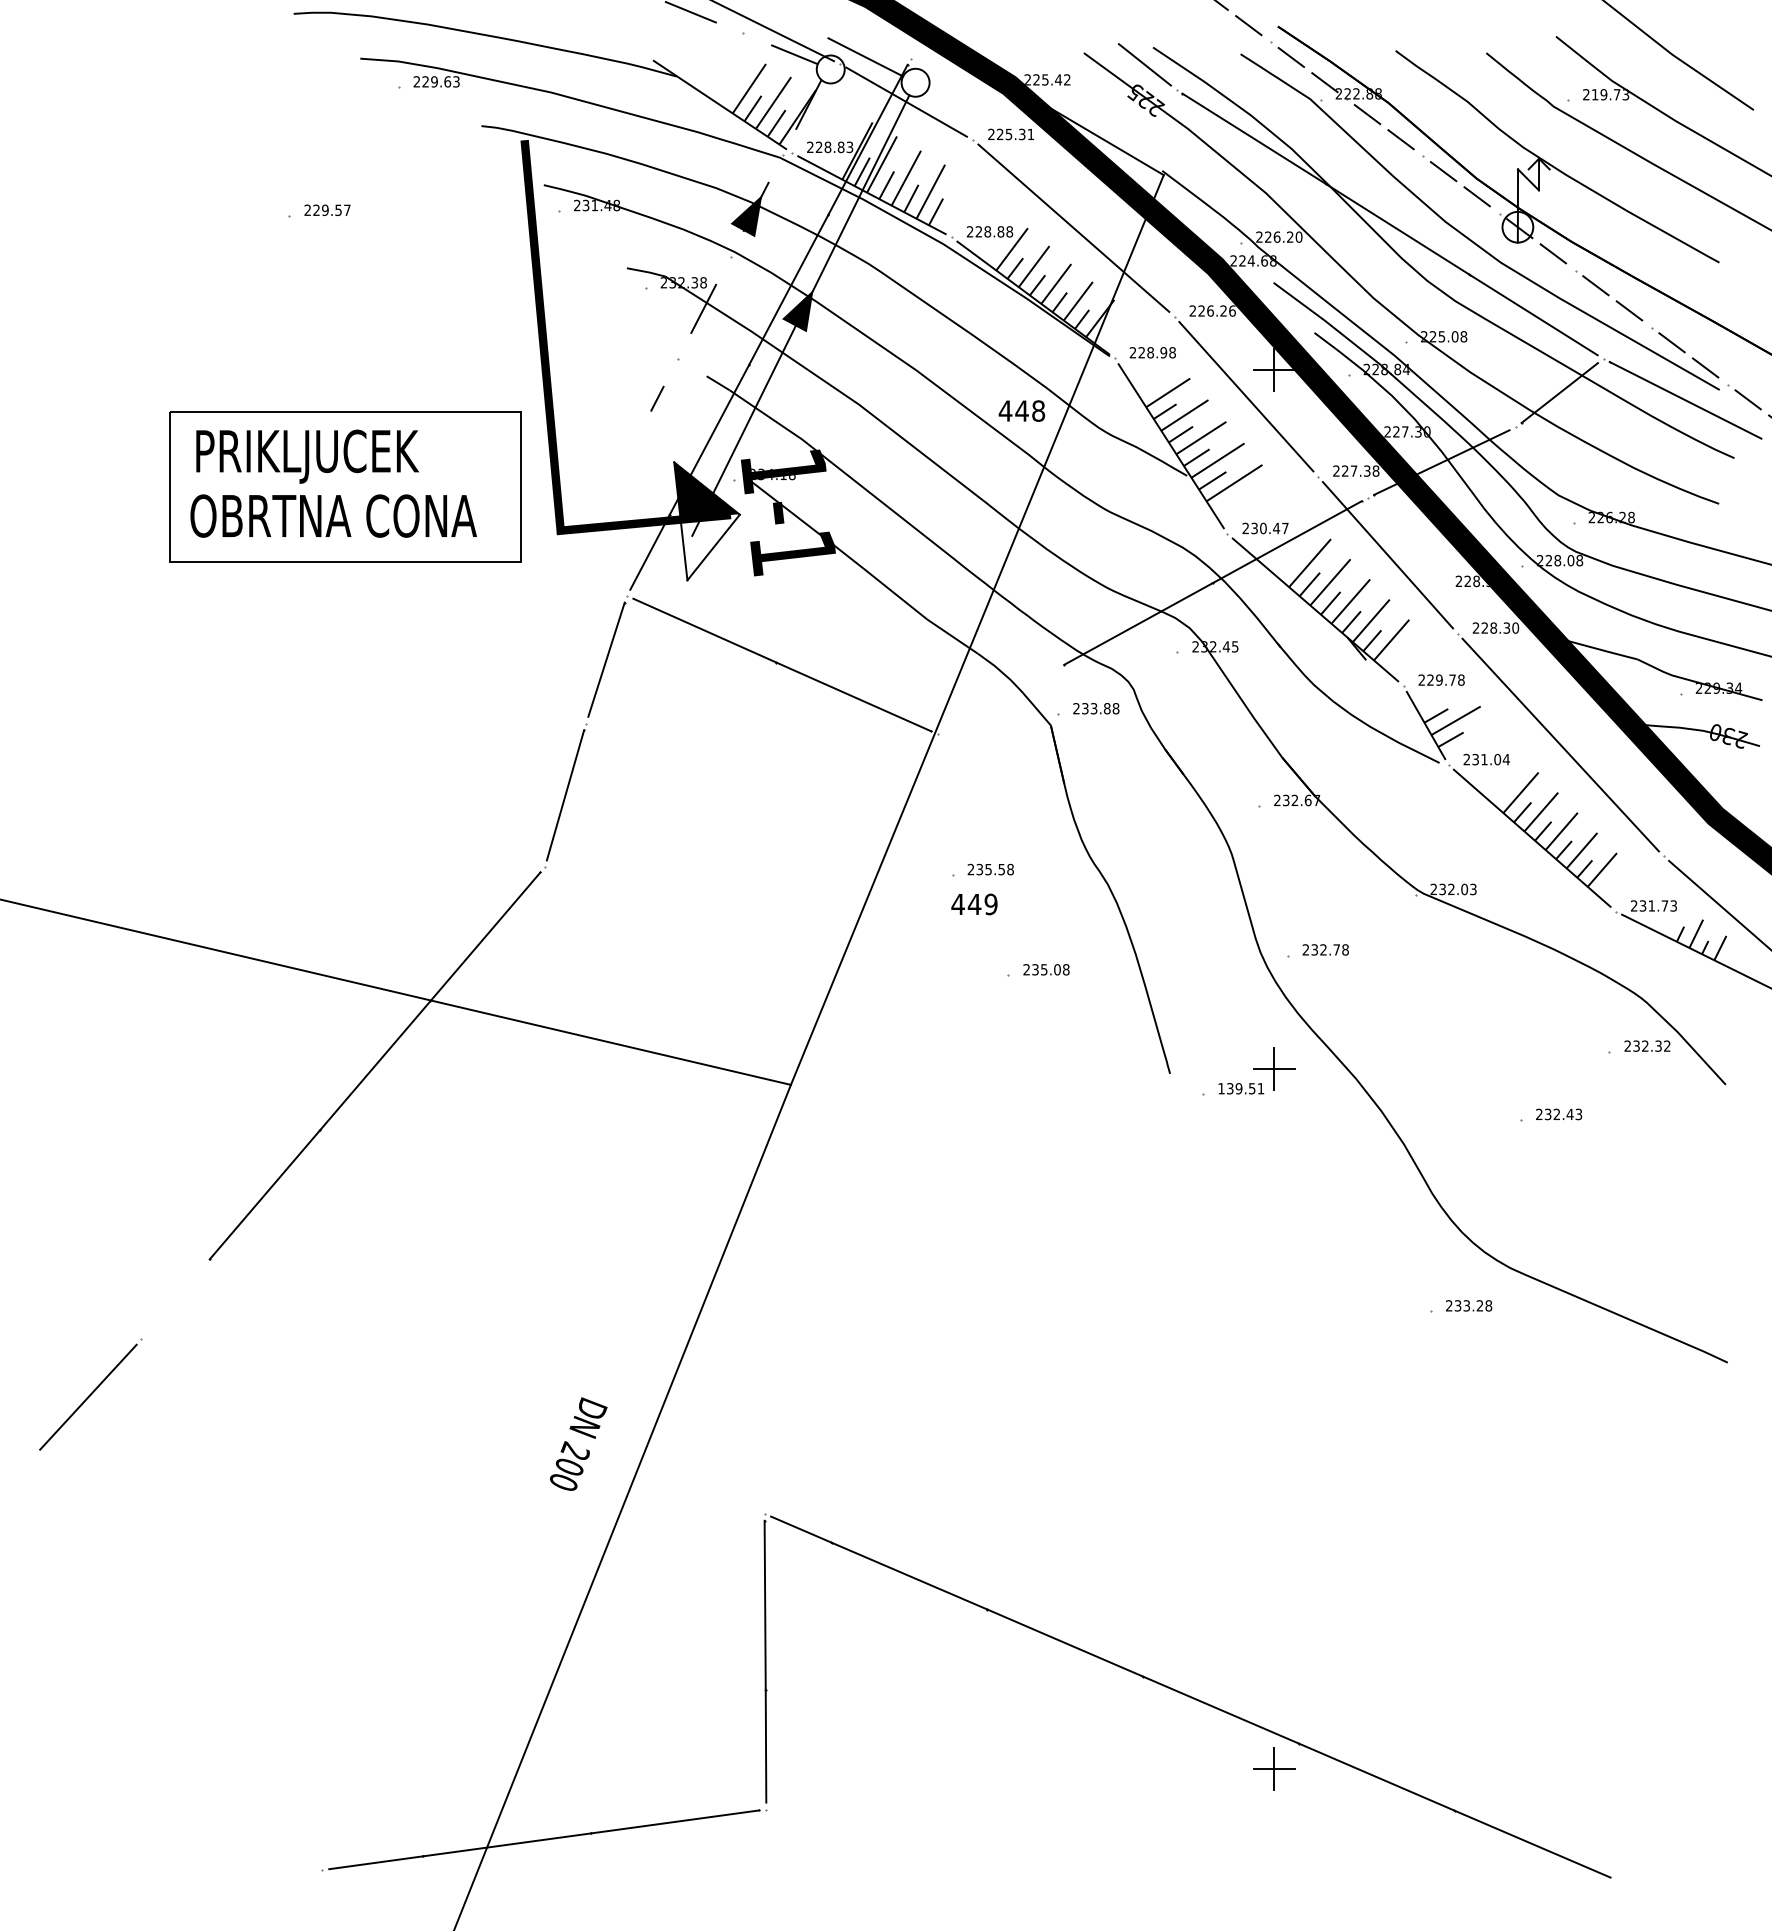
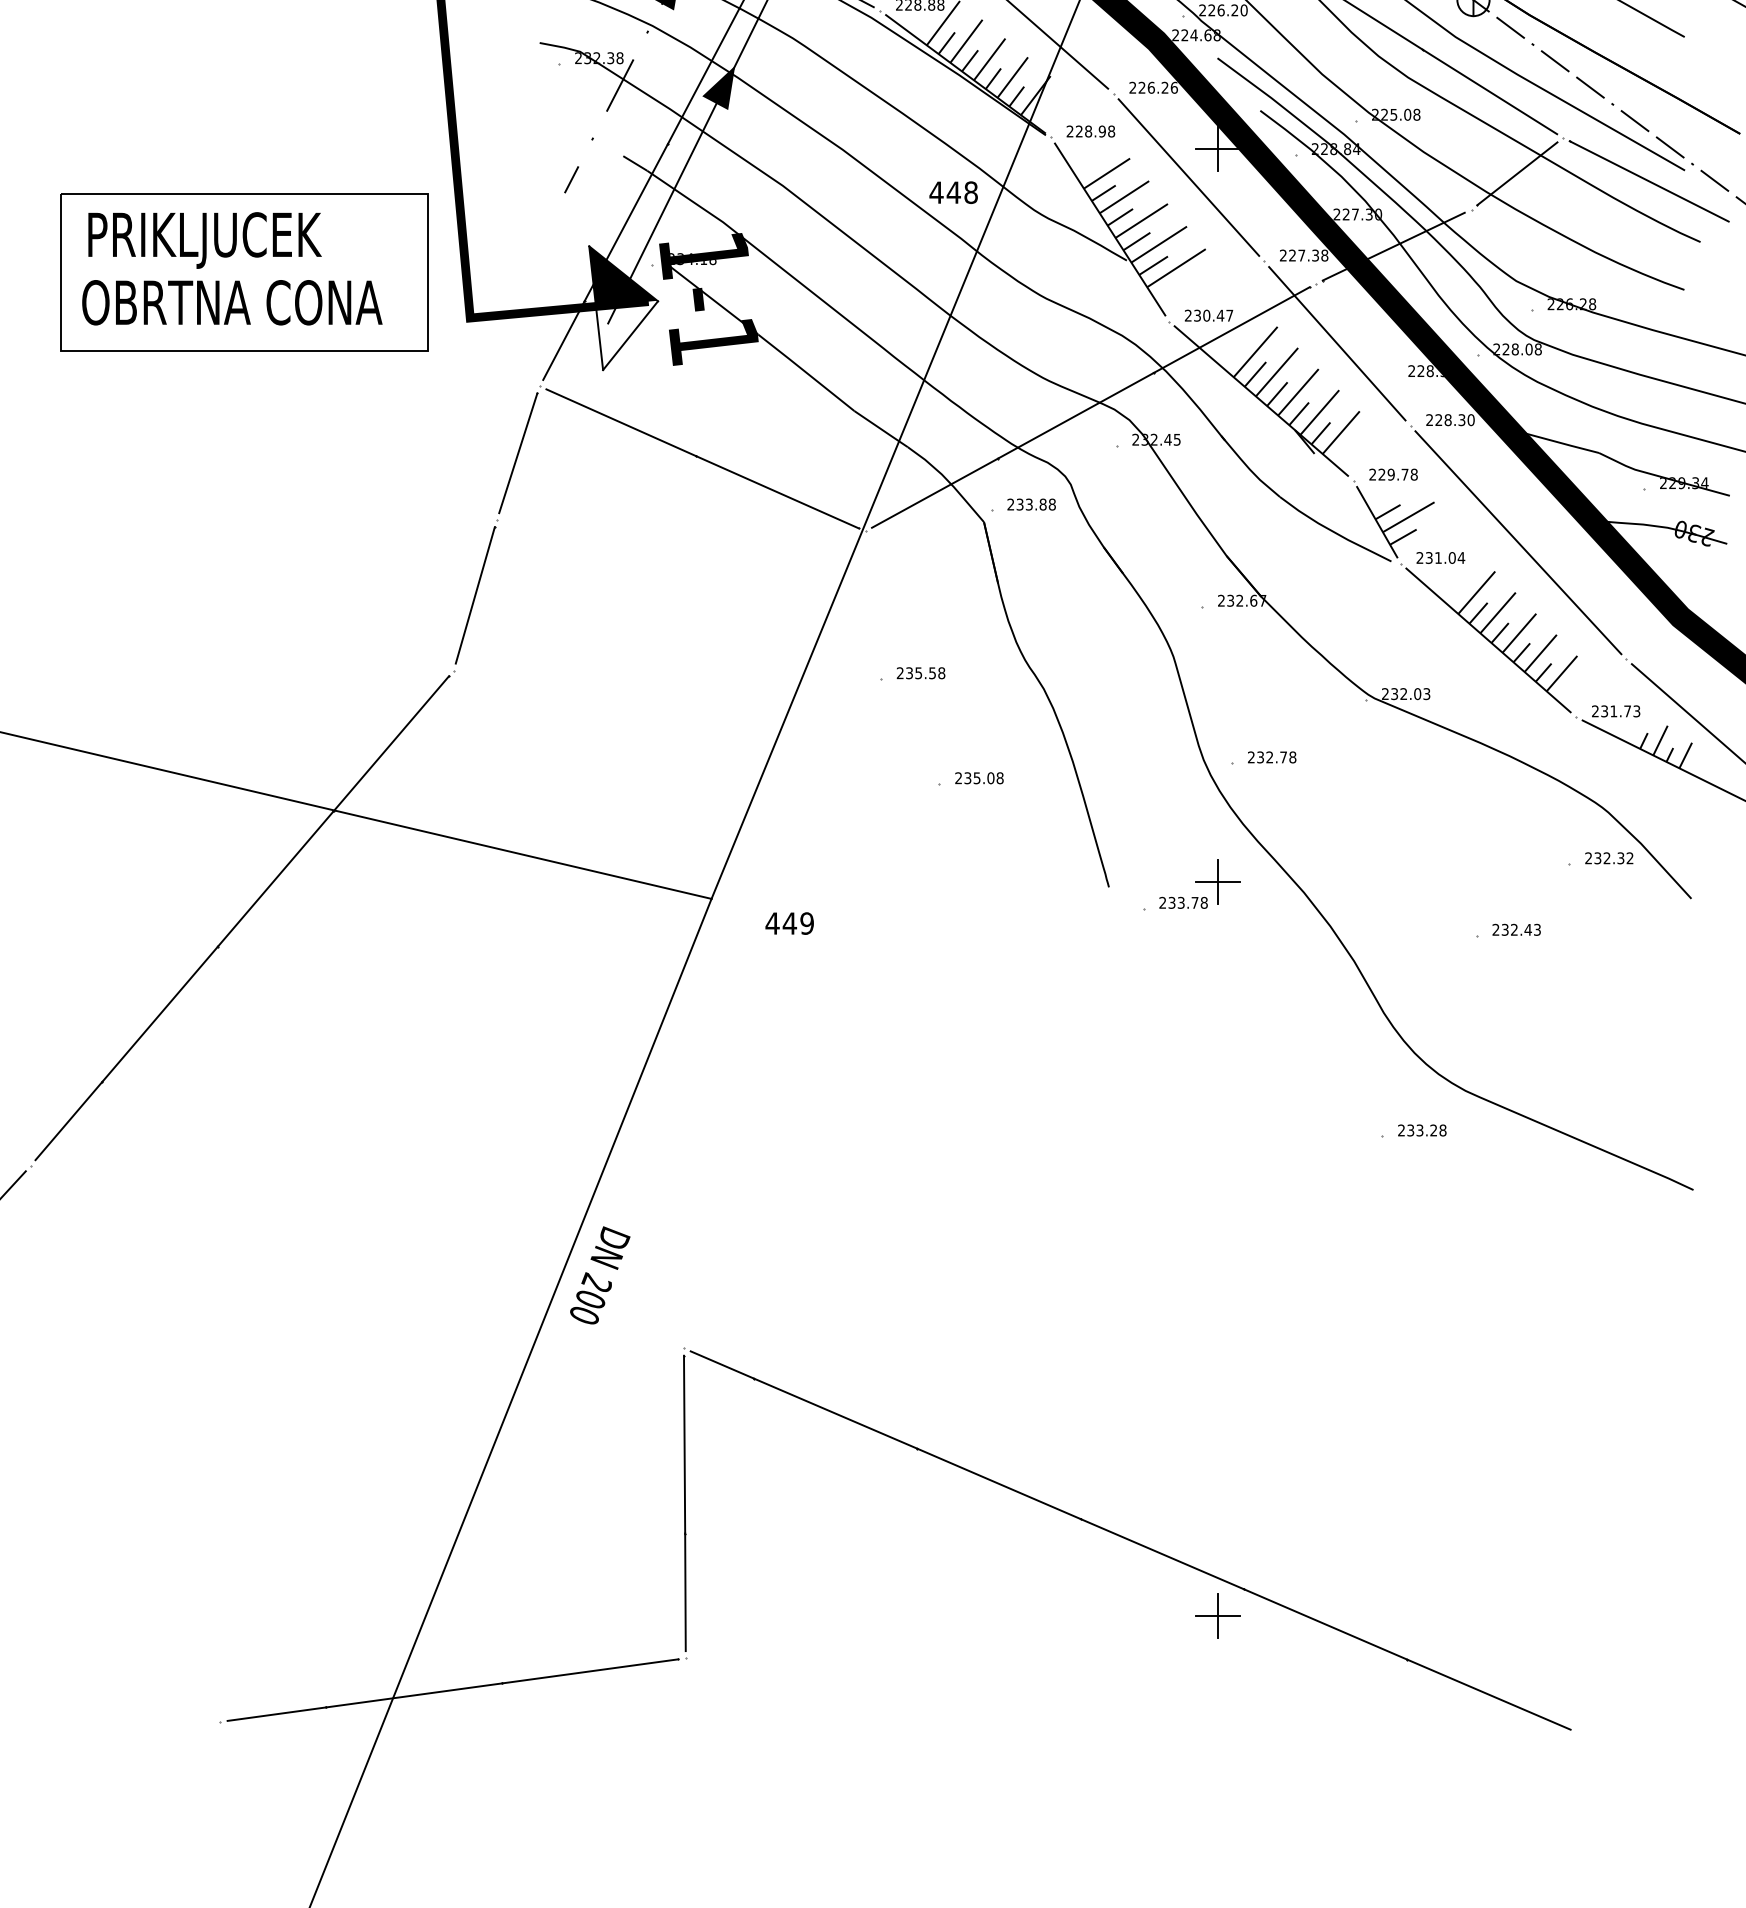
line: (1004, 697) -> (935, 492), added
text: (974, 904) -> (789, 923), moved
text: (1241, 1088) -> (1183, 902), 139.51 -> 233.78
line: (177, 1296) -> (68, 1120), added
text: (578, 1443) -> (600, 1274), moved

